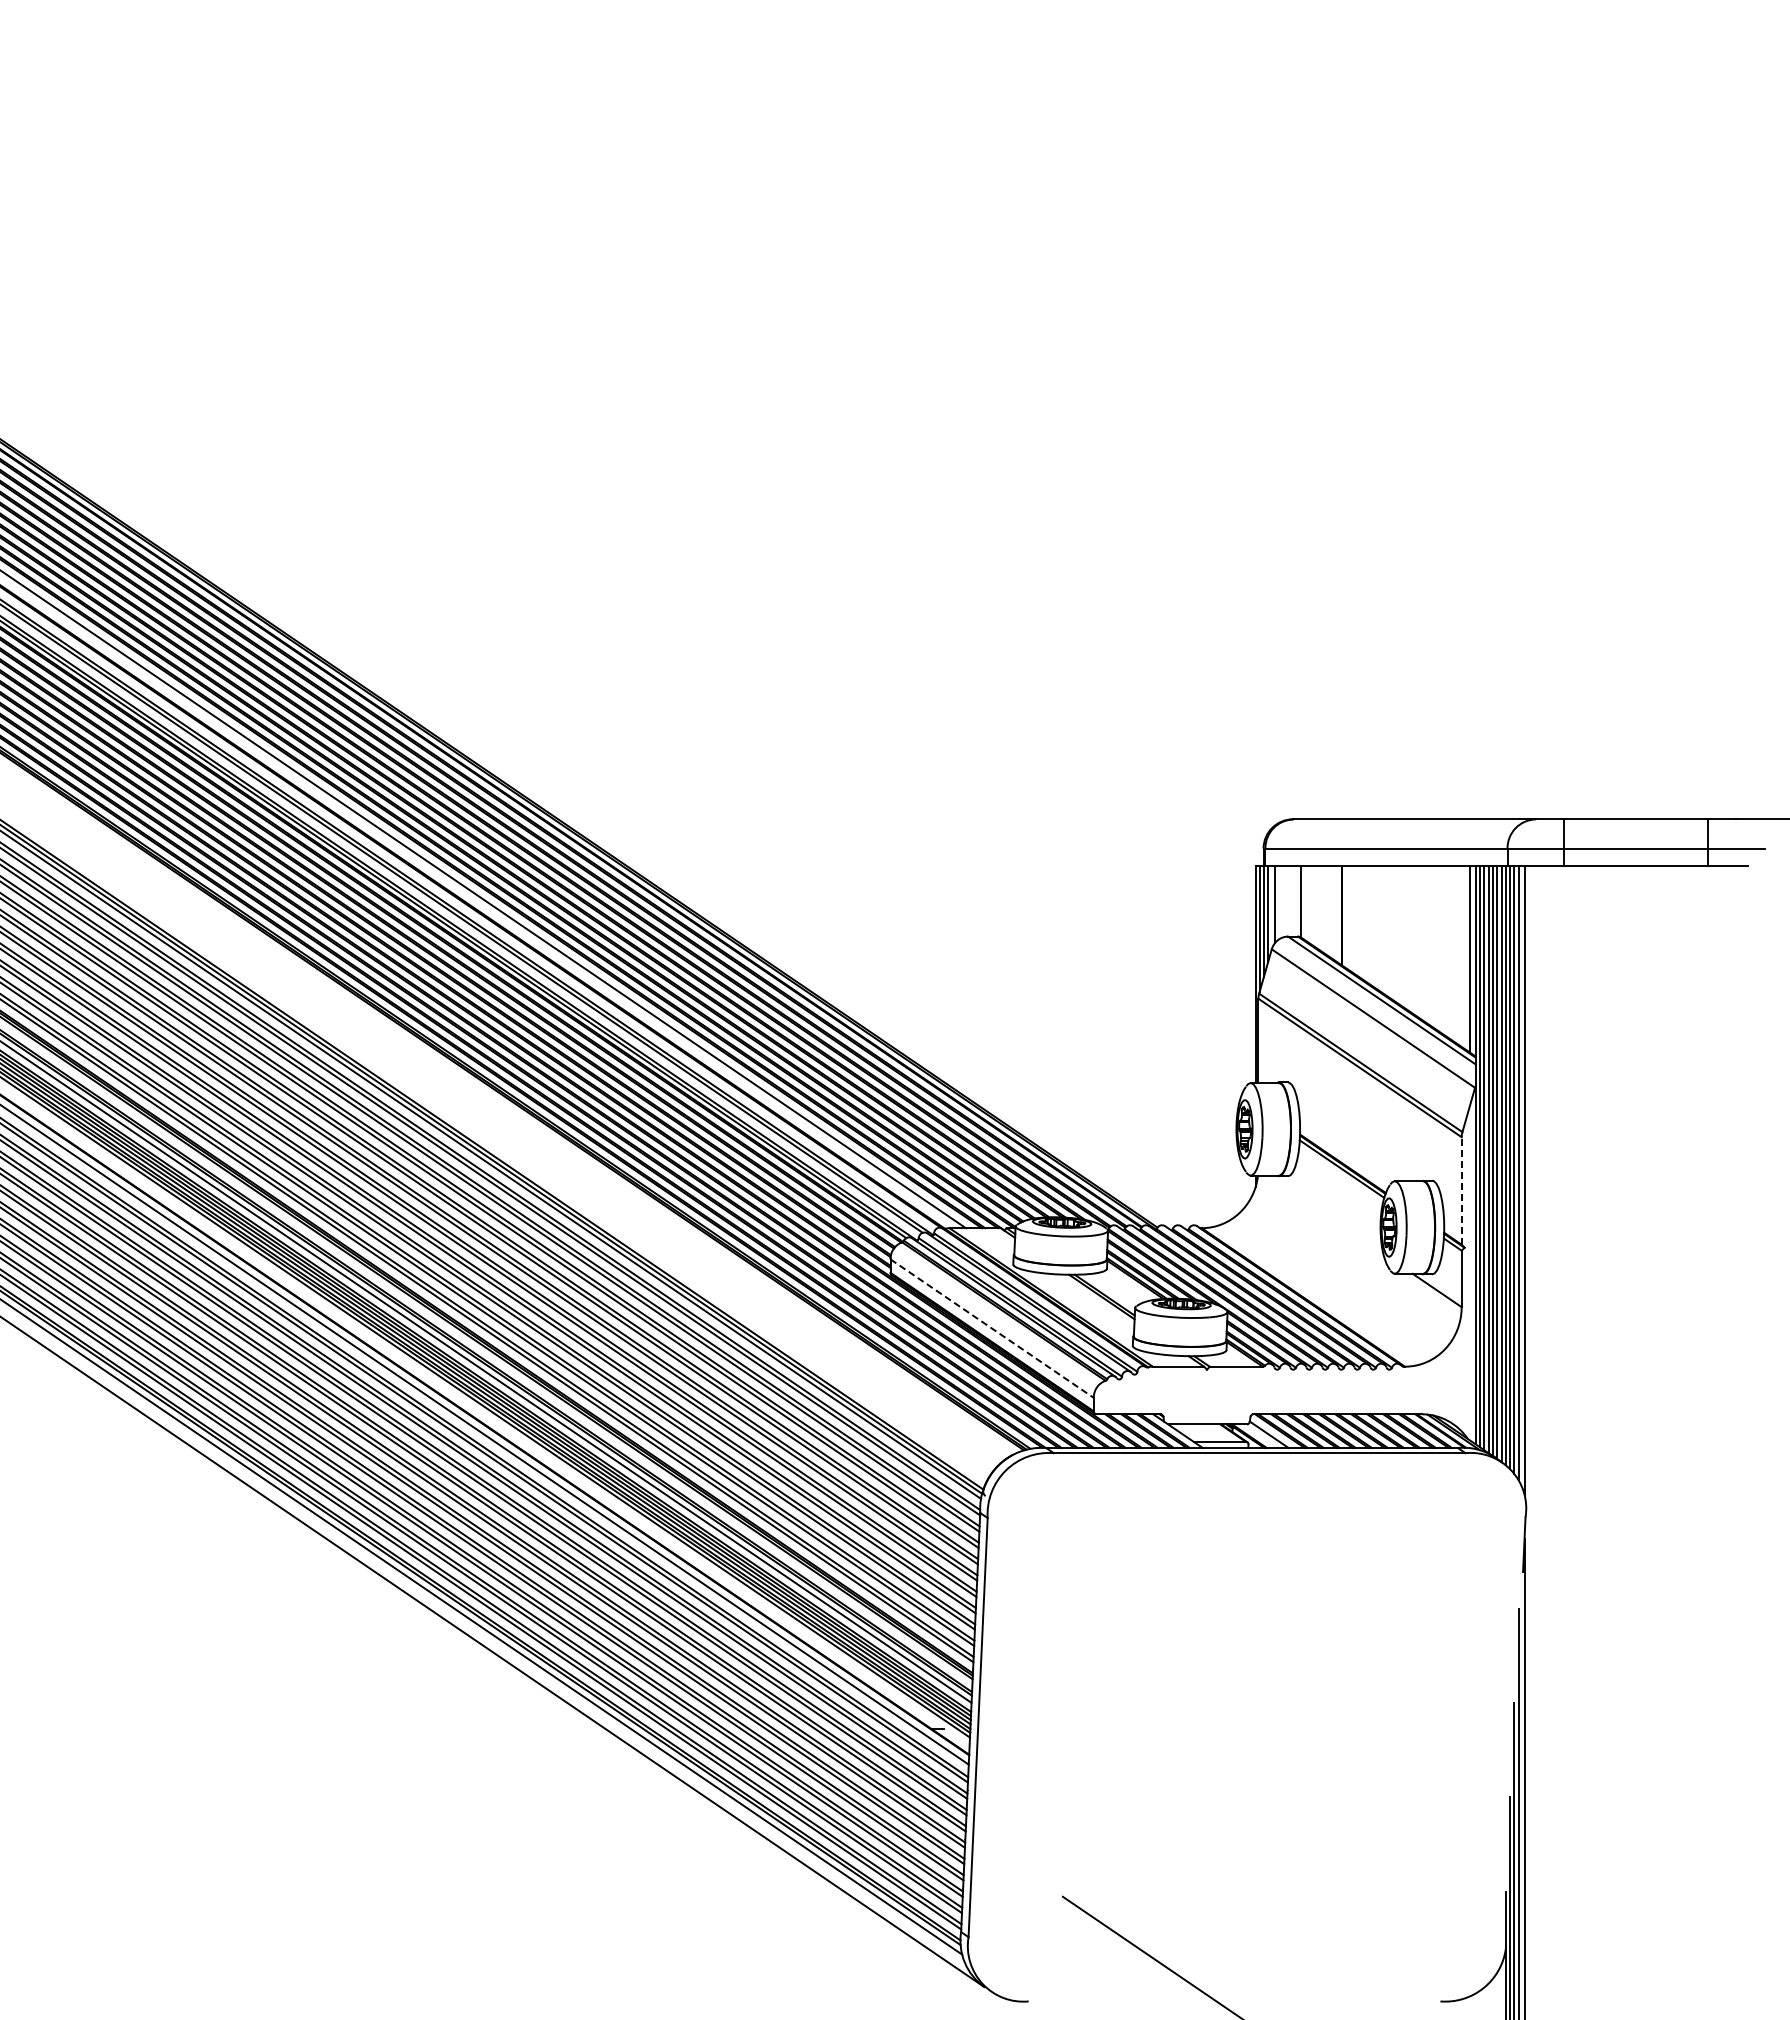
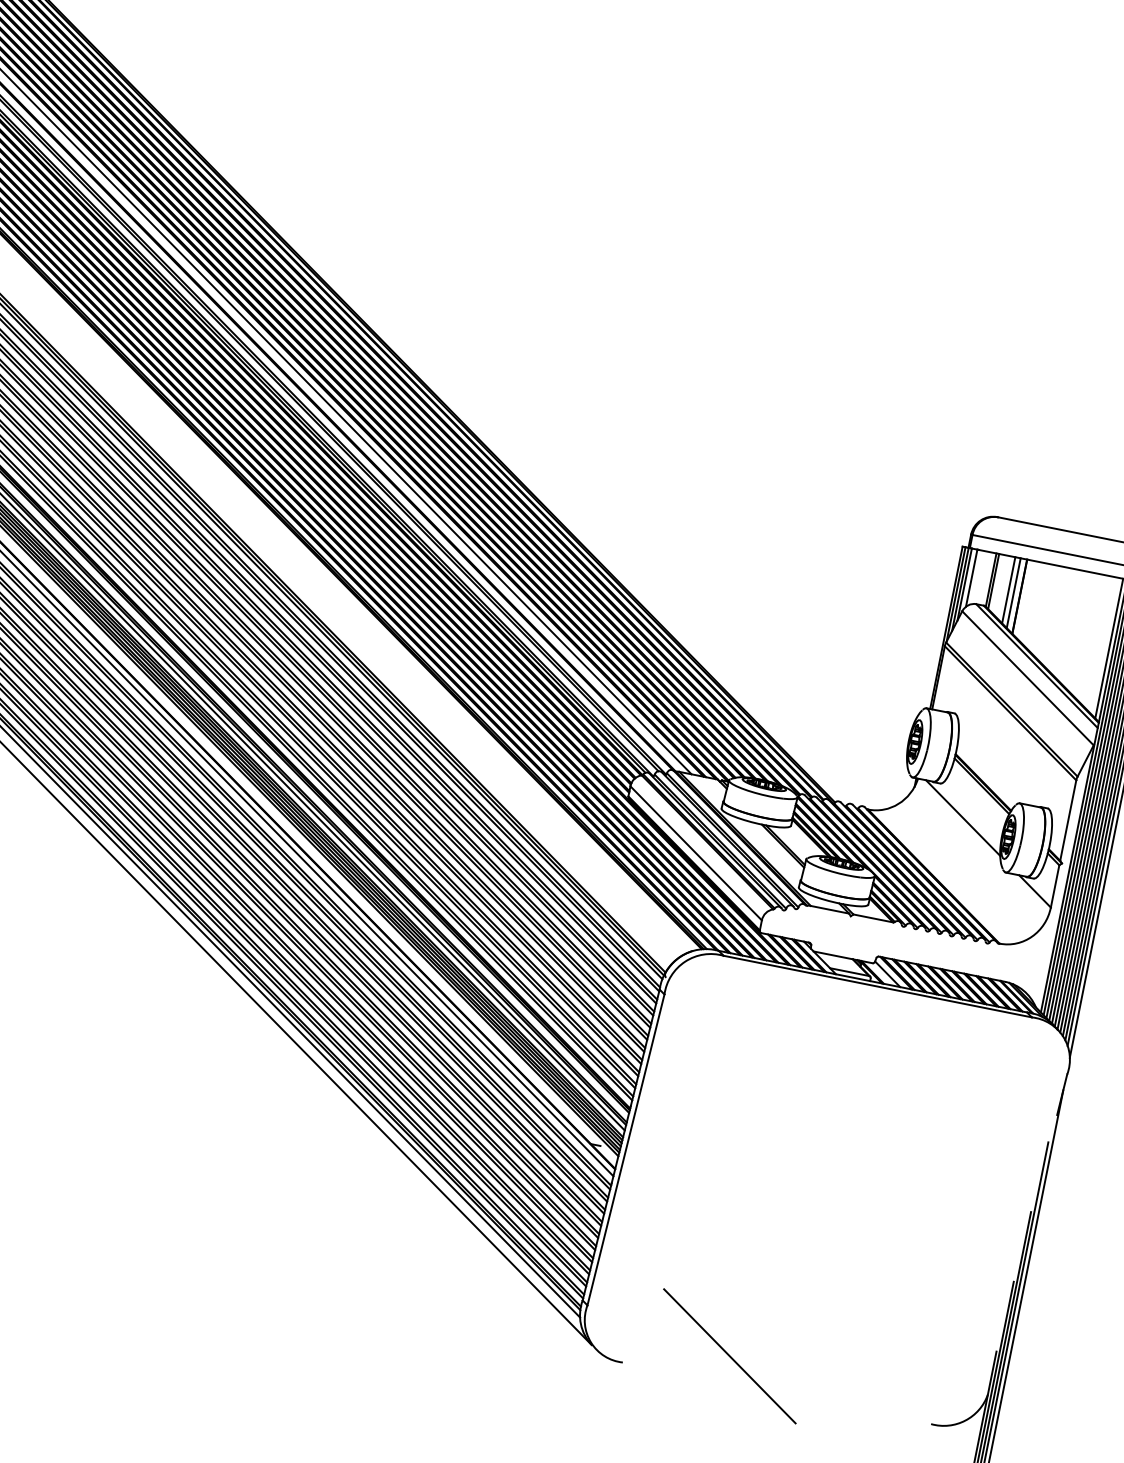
line: (1304, 902) -> (993, 581), added
line: (1326, 910) -> (1009, 590), added
line: (1333, 912) -> (1013, 592), added
line: (1461, 1190) -> (1068, 820), dashed -> solid
line: (1325, 1214) -> (962, 817), added
line: (992, 1328) -> (696, 853), dashed -> solid

